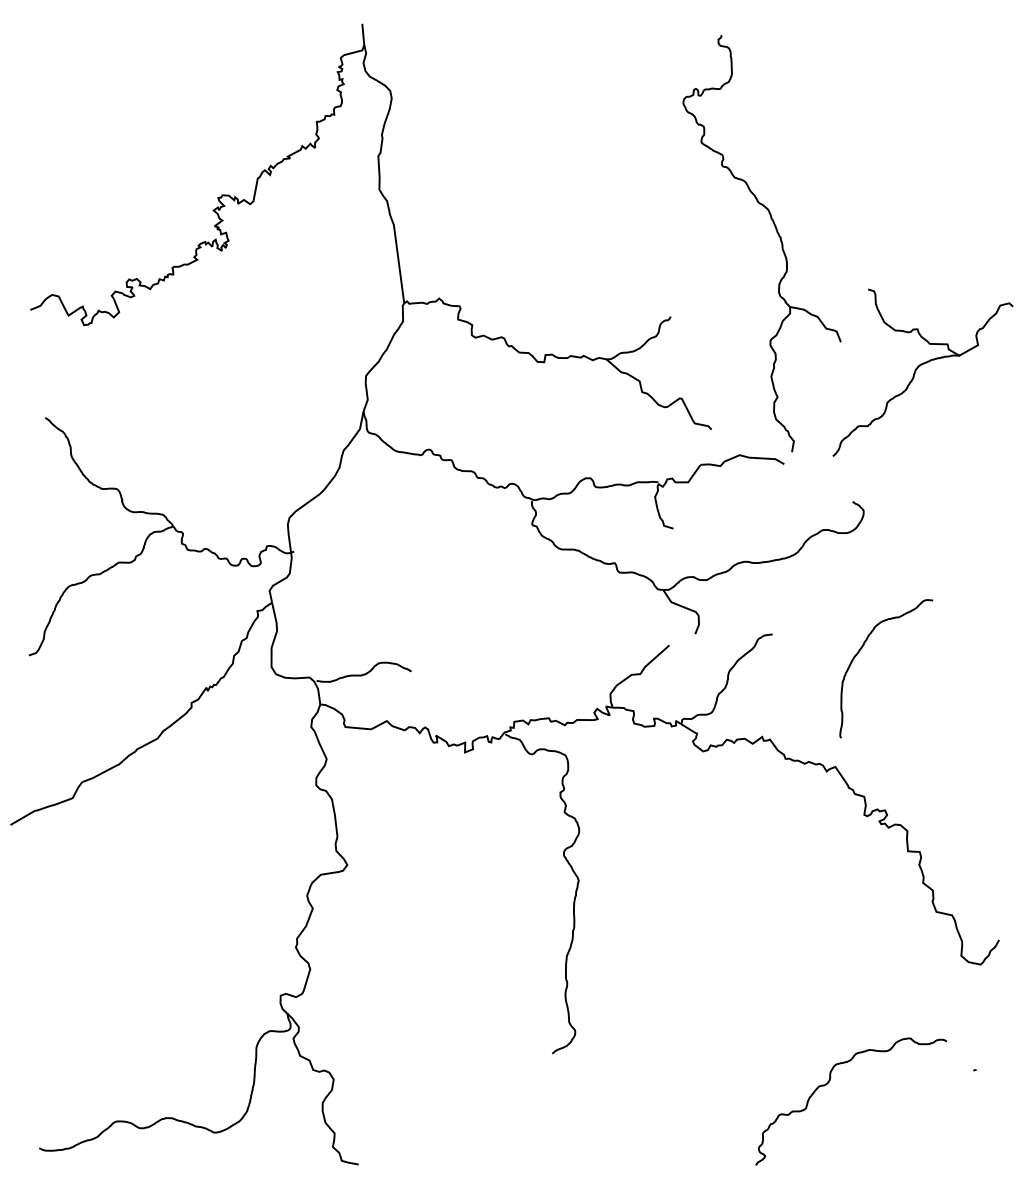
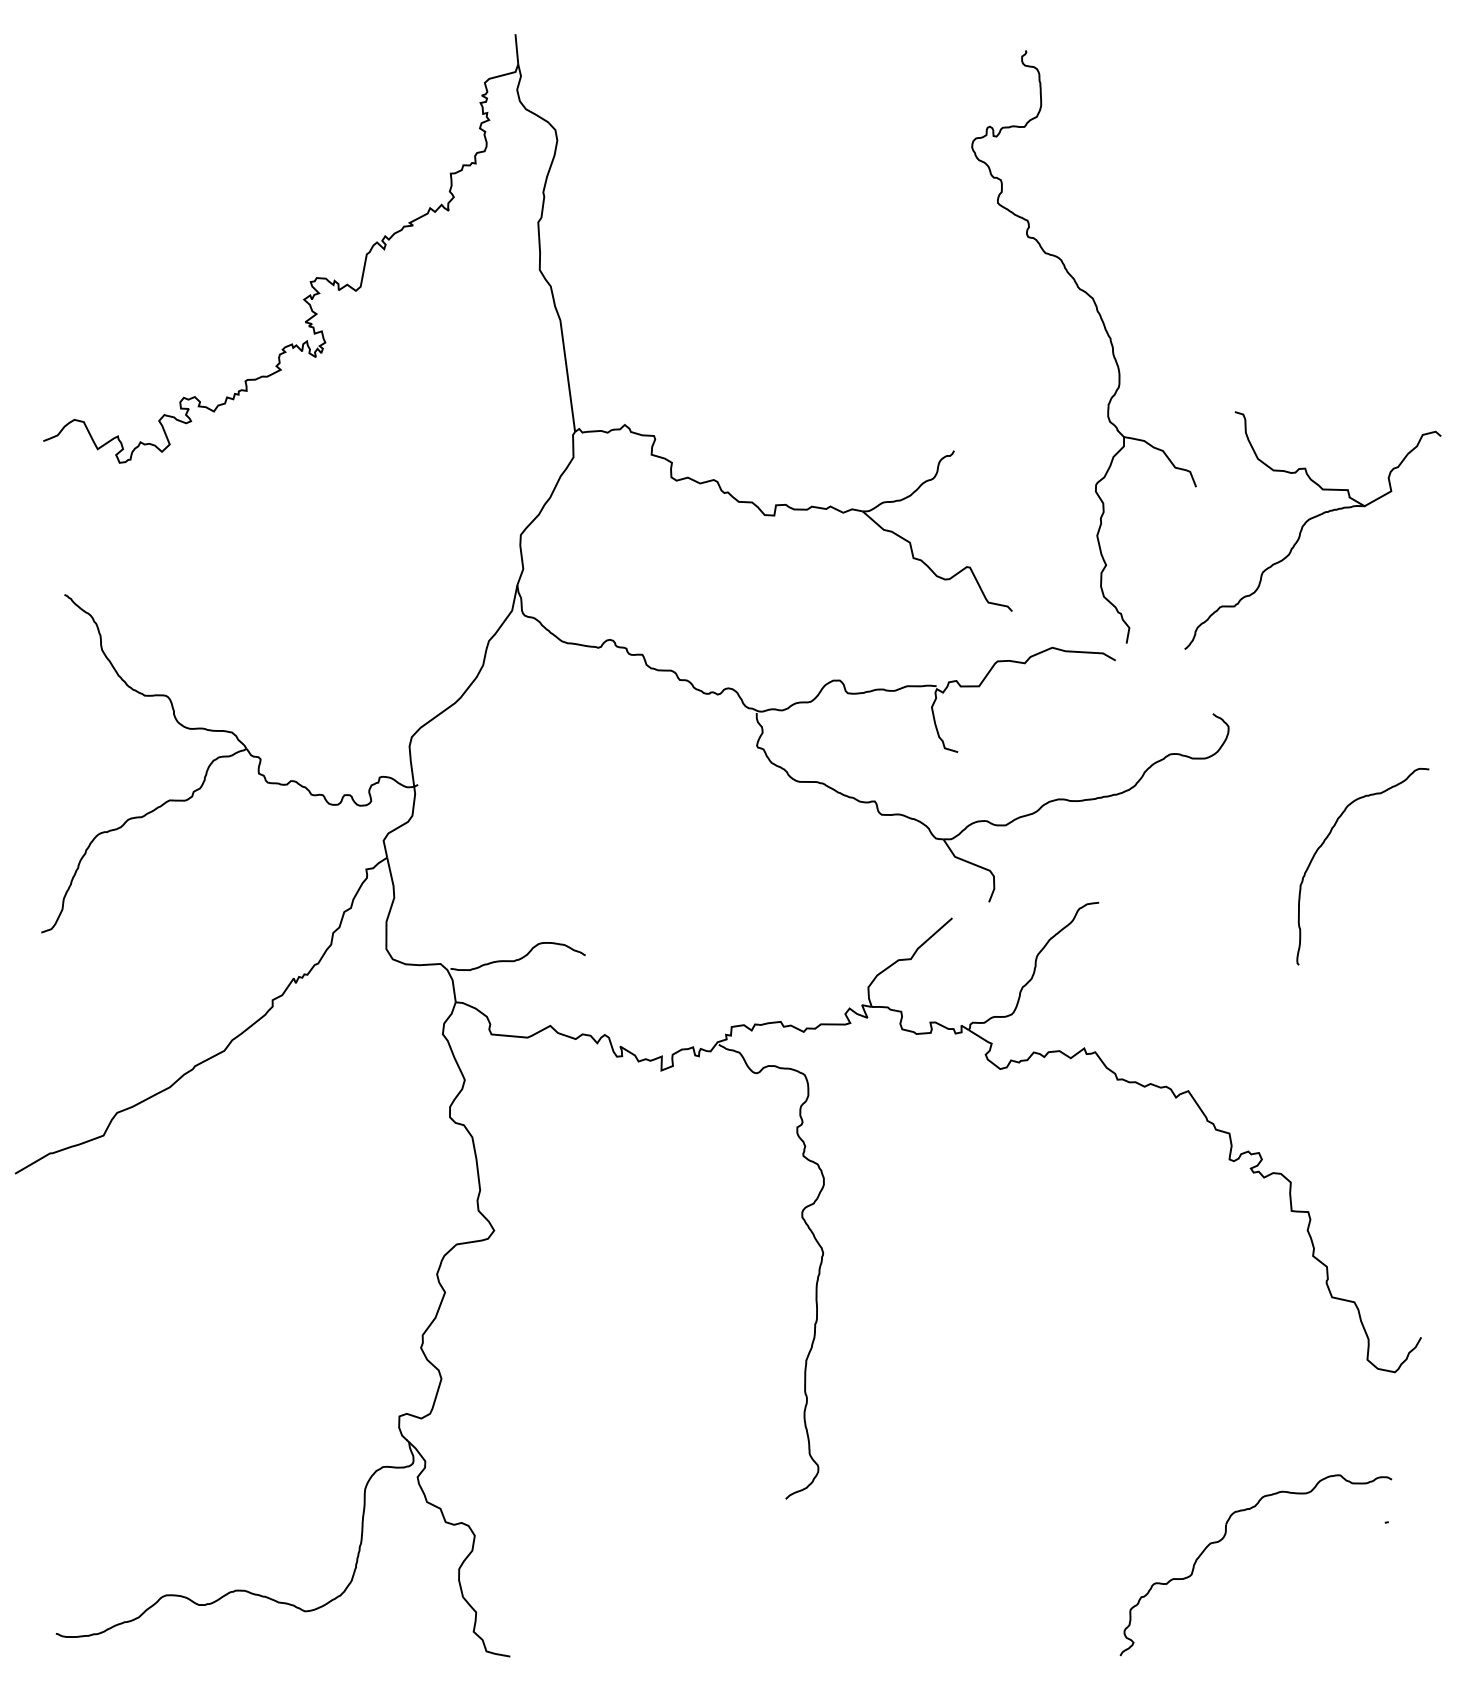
curve: (860, 651) -> (1325, 841), moved
part: (828, 1083) -> (1223, 1539), moved

